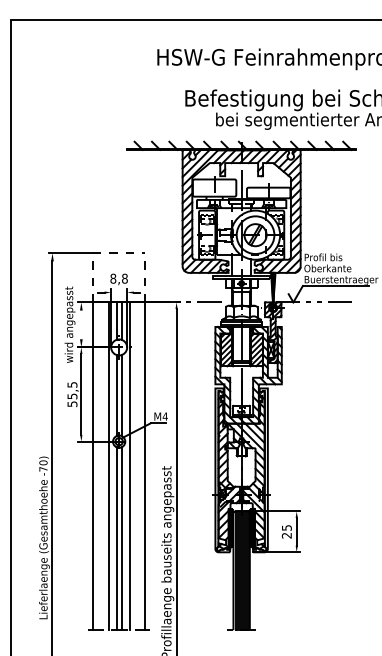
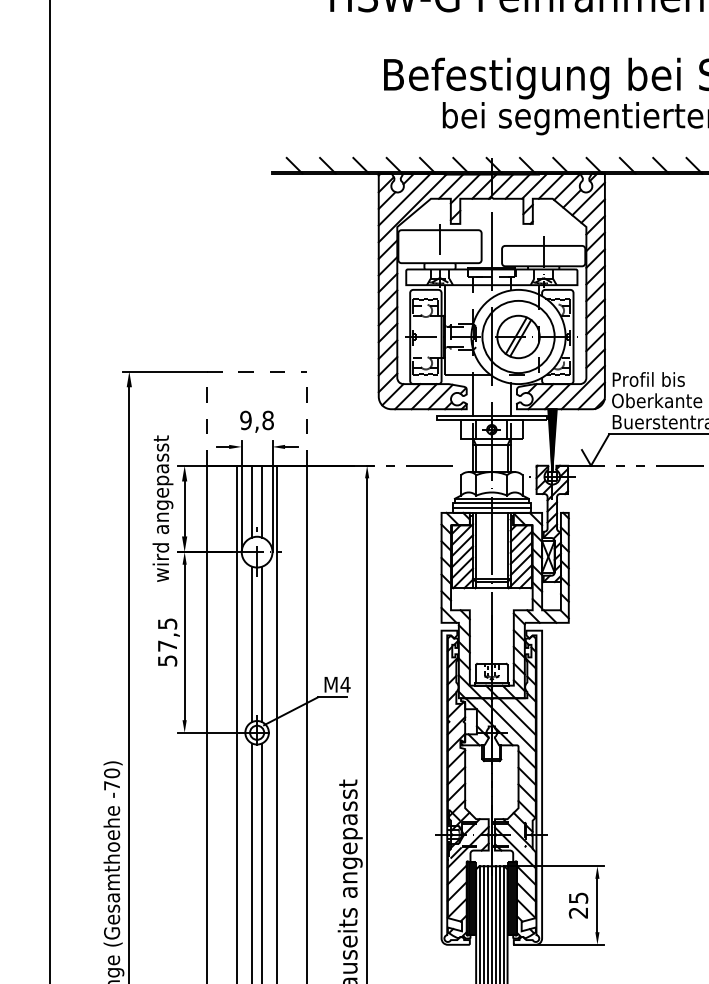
text: (113, 278) -> (246, 419), 8,8 -> 9,8
line: (81, 324) -> (184, 508), added
text: (72, 396) -> (167, 646), 55,5 -> 57,5

